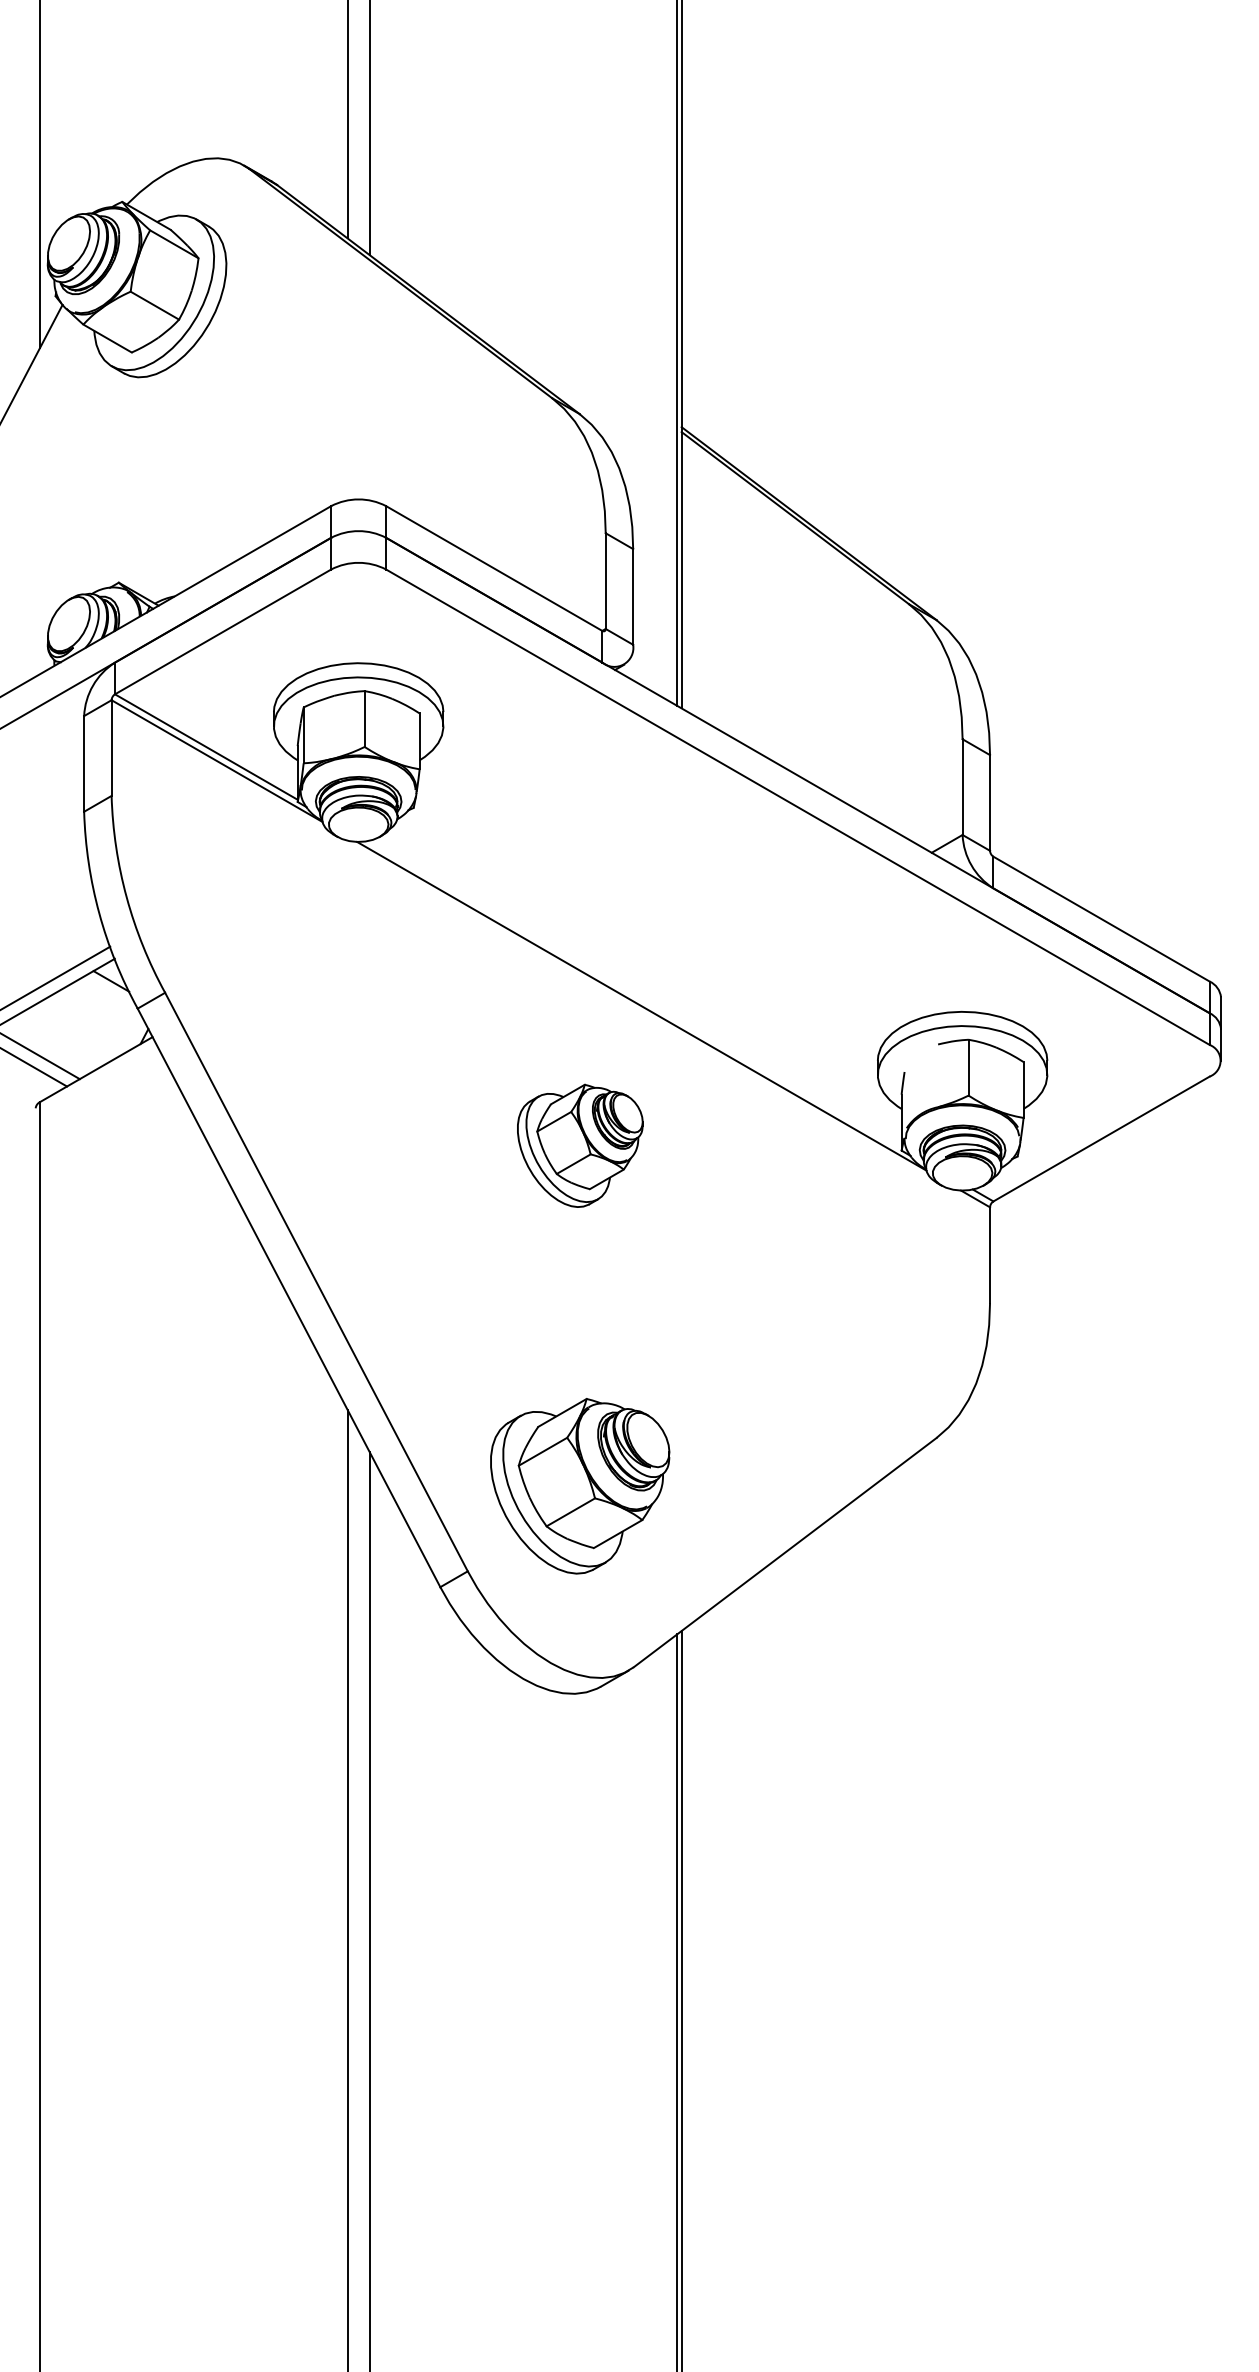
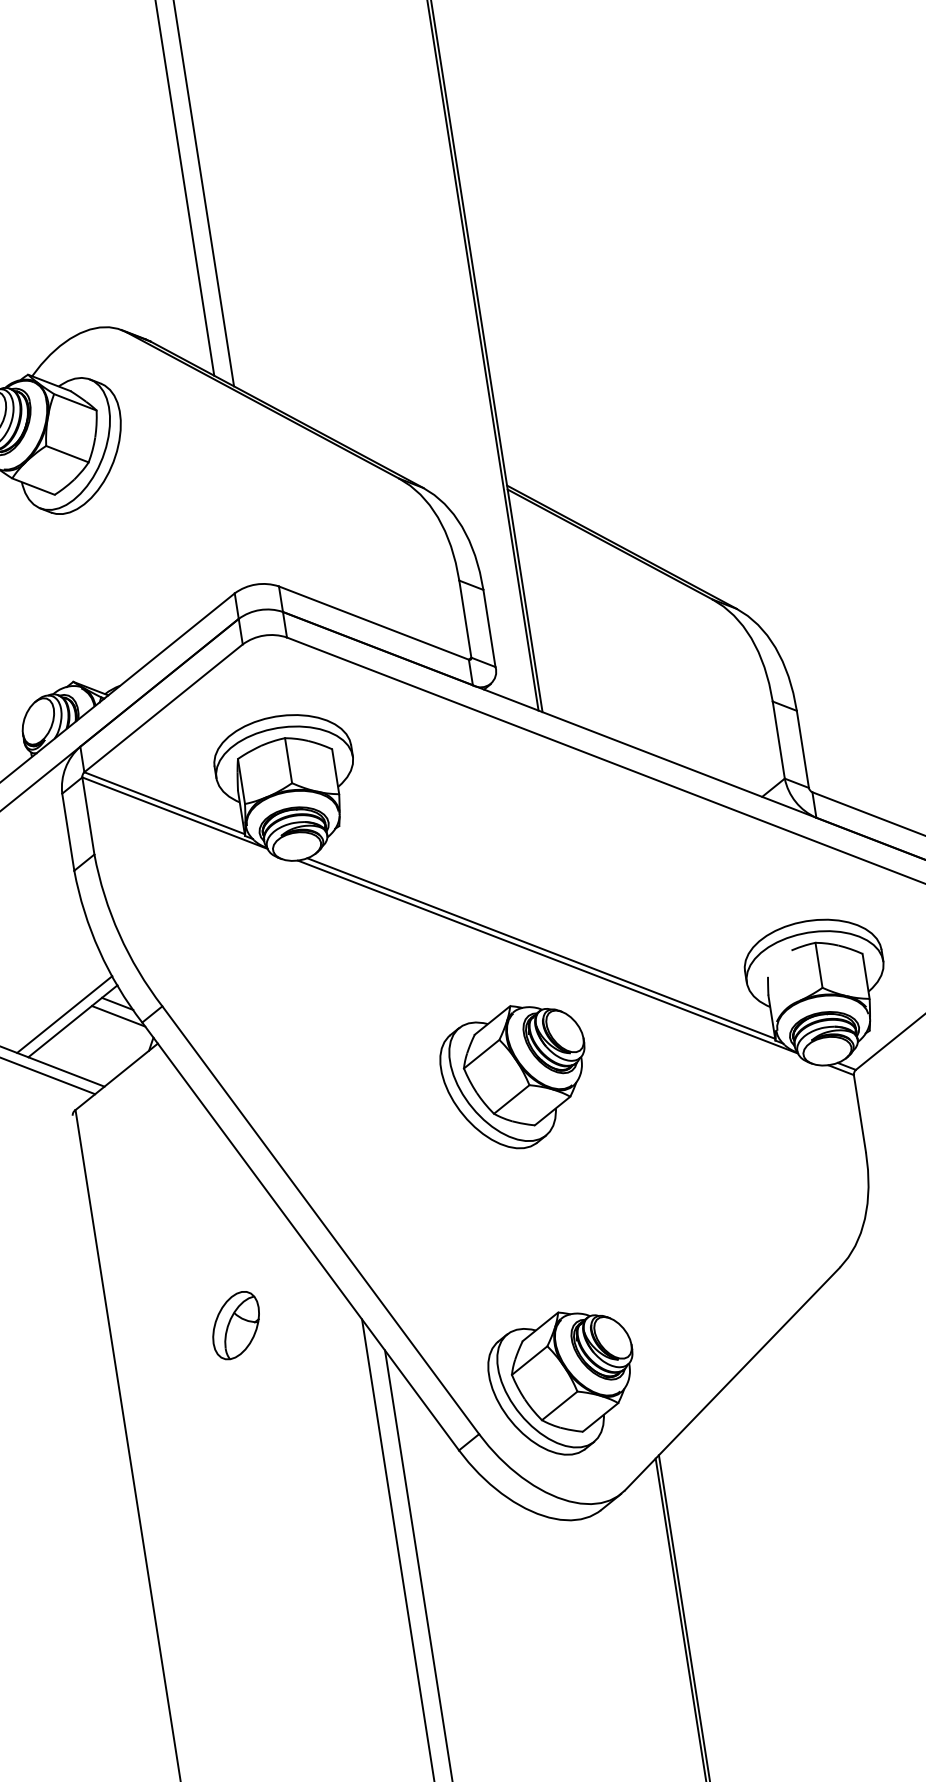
line: (634, 994) -> (540, 948), added
line: (109, 996) -> (118, 1016), added
part: (580, 1145) -> (516, 1076), size x1.43
part: (193, 1393) -> (235, 1325), added
part: (580, 1486) -> (564, 1383), moved

